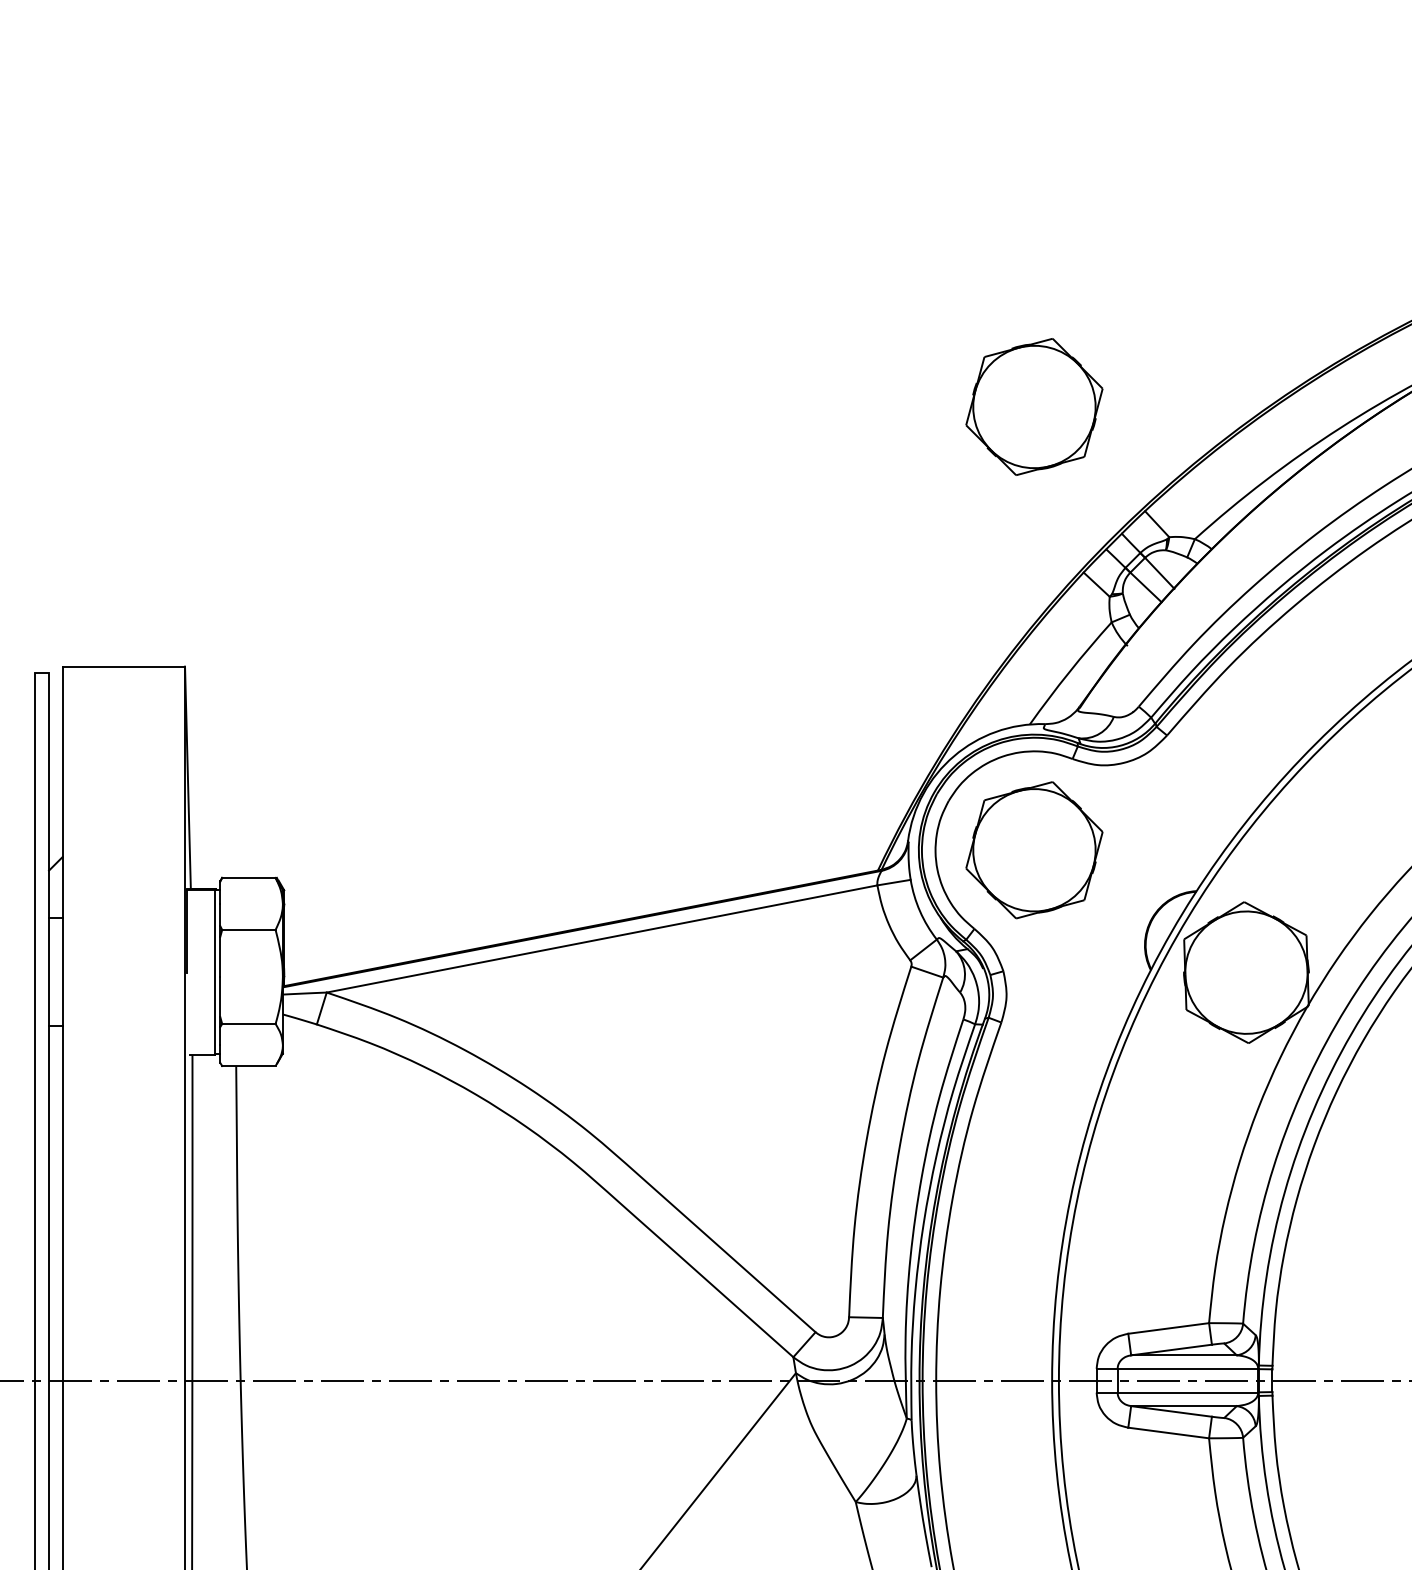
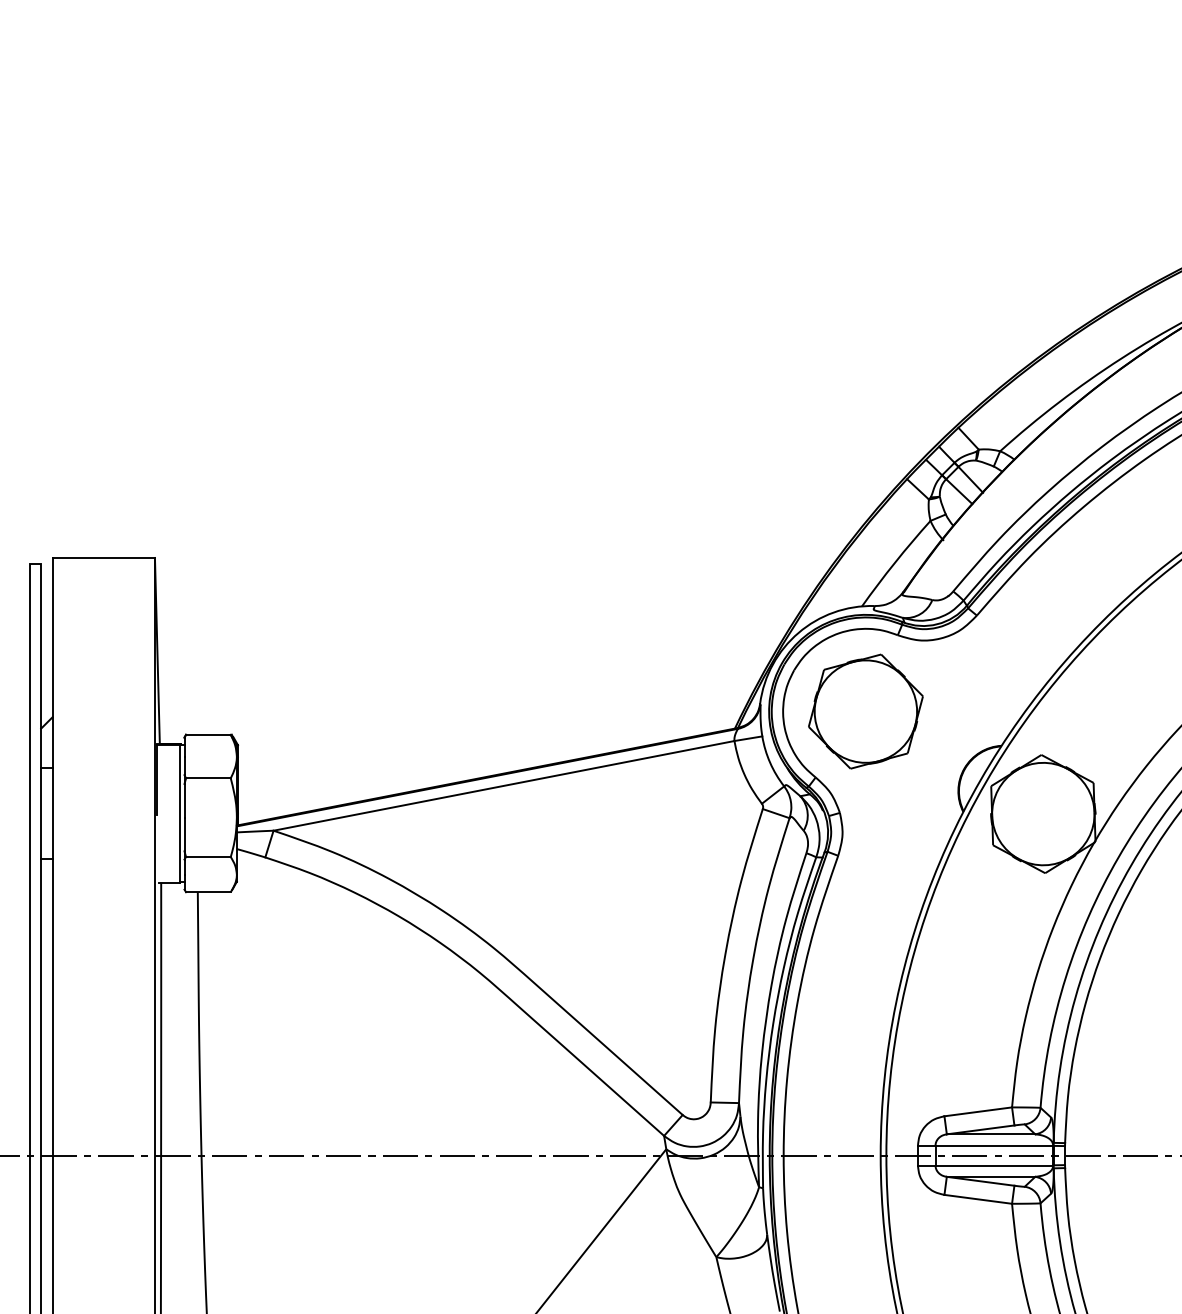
part: (1033, 406) -> (865, 340), removed

